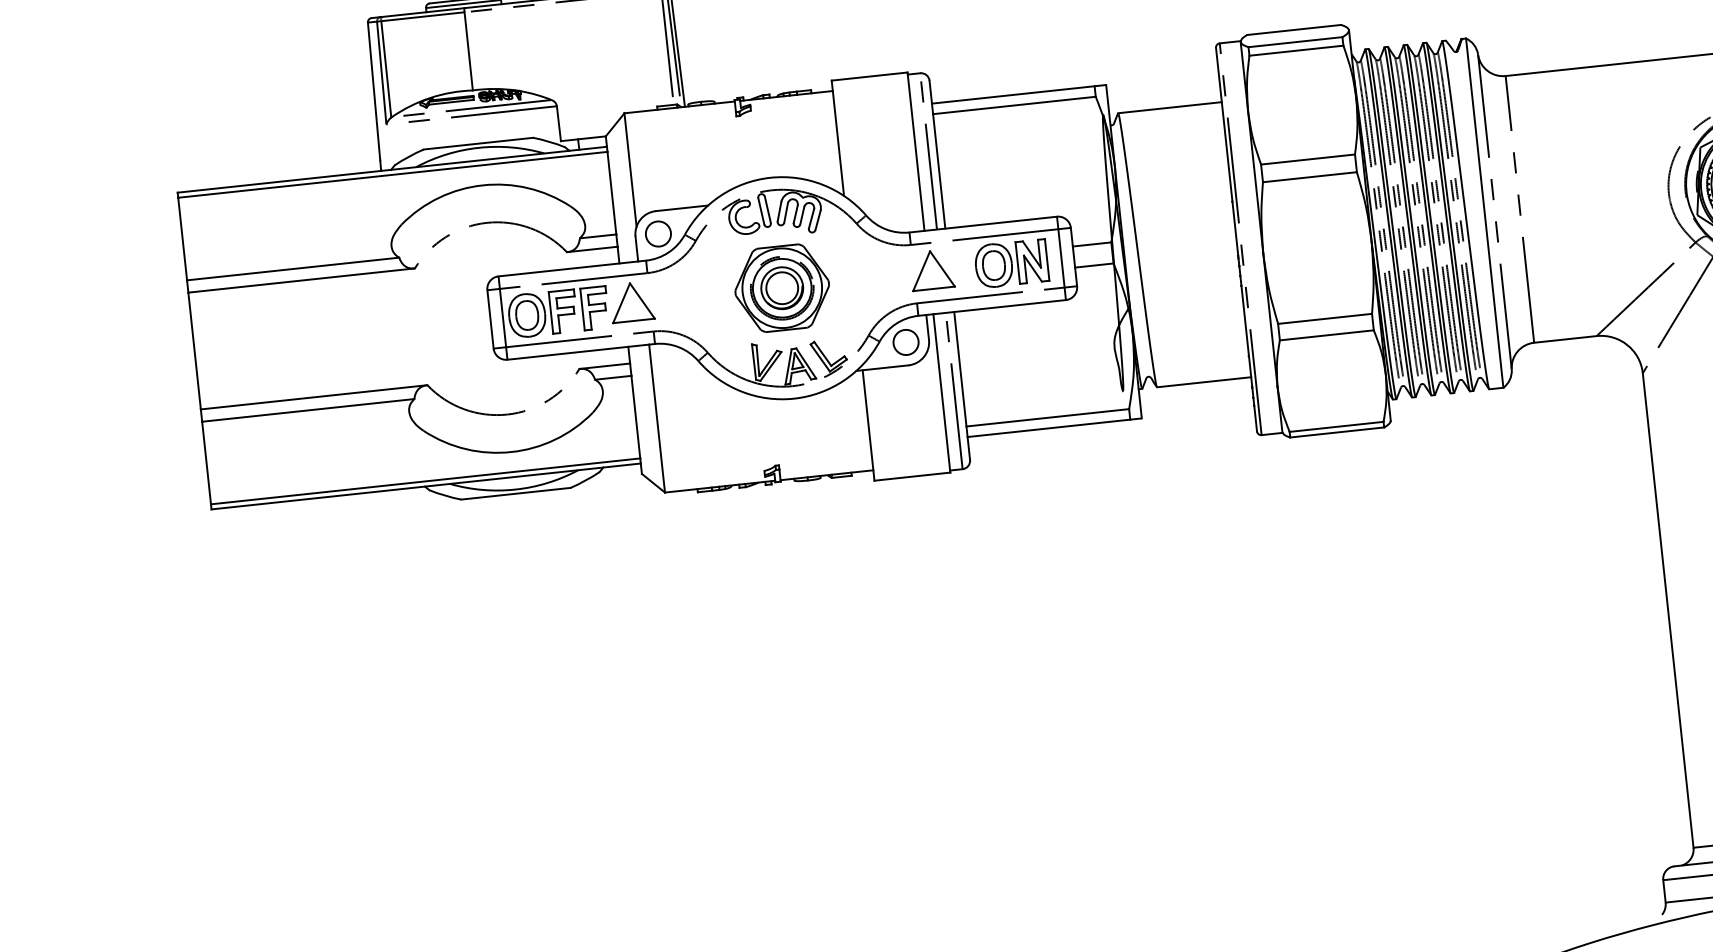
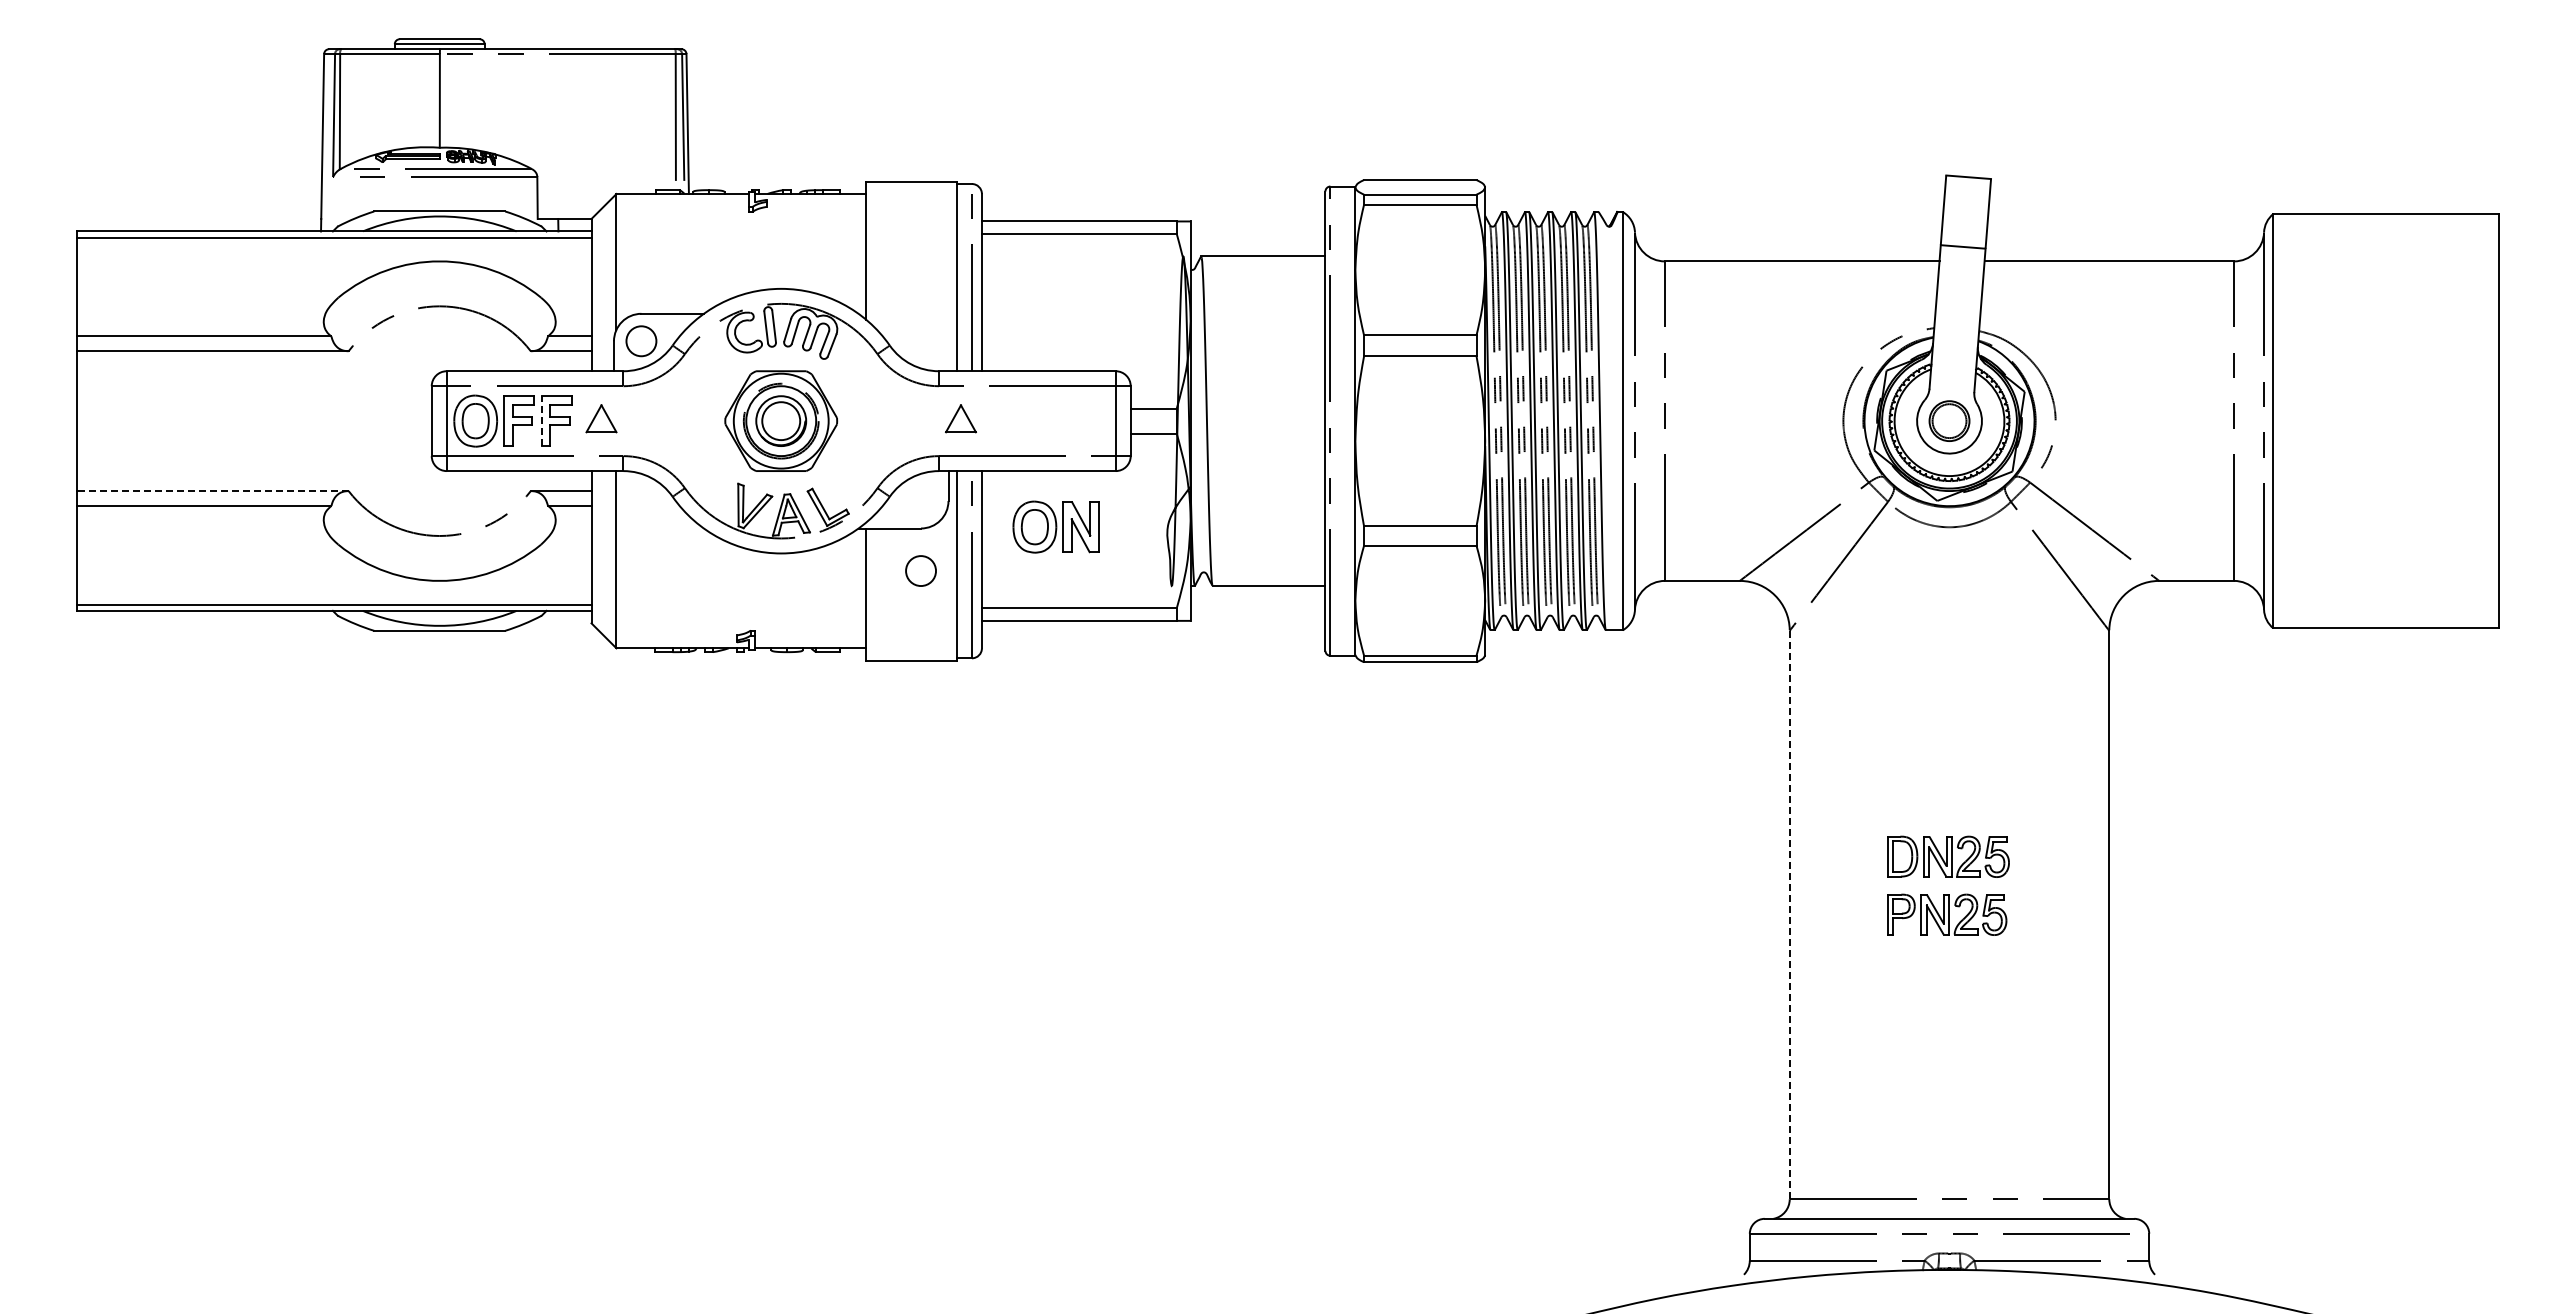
part: (1011, 263) -> (1055, 526), moved
part: (931, 270) -> (960, 418), size x0.6
part: (631, 302) -> (601, 418), size x0.6
line: (582, 309) -> (541, 421), solid -> dashed
circle: (905, 342) -> (920, 570), moved
line: (313, 397) -> (212, 491), solid -> dashed
line: (1667, 610) -> (1789, 915), solid -> dashed

